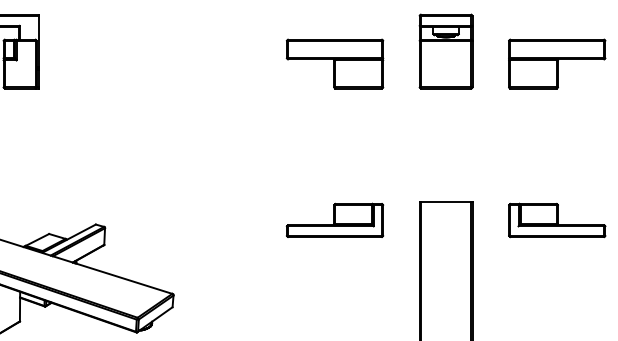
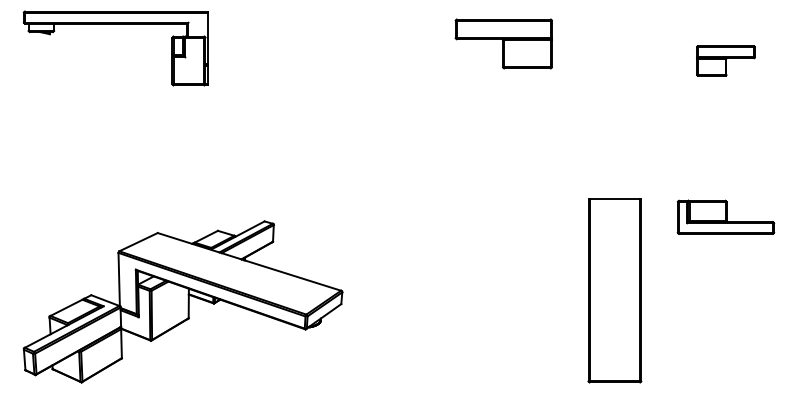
part: (445, 51) -> (614, 48), removed
part: (334, 63) -> (503, 43), moved
part: (556, 63) -> (725, 60), size x0.6
part: (334, 219) -> (503, 216), removed

